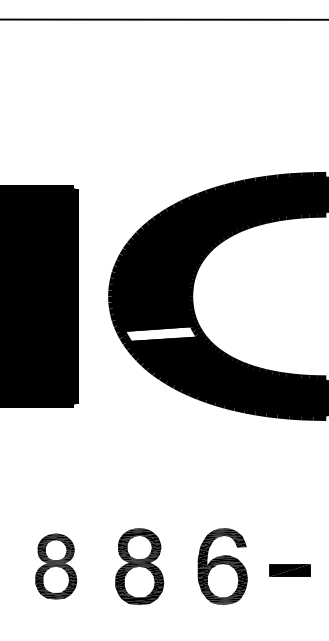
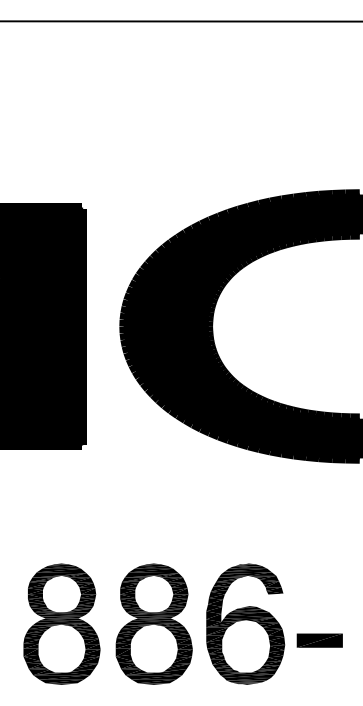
fill: (160, 334) -> (177, 368), added
part: (56, 566) -> (62, 624), size x1.67
part: (139, 566) -> (153, 624), size x1.43
part: (222, 566) -> (245, 624), size x1.43
part: (289, 570) -> (319, 640), moved

